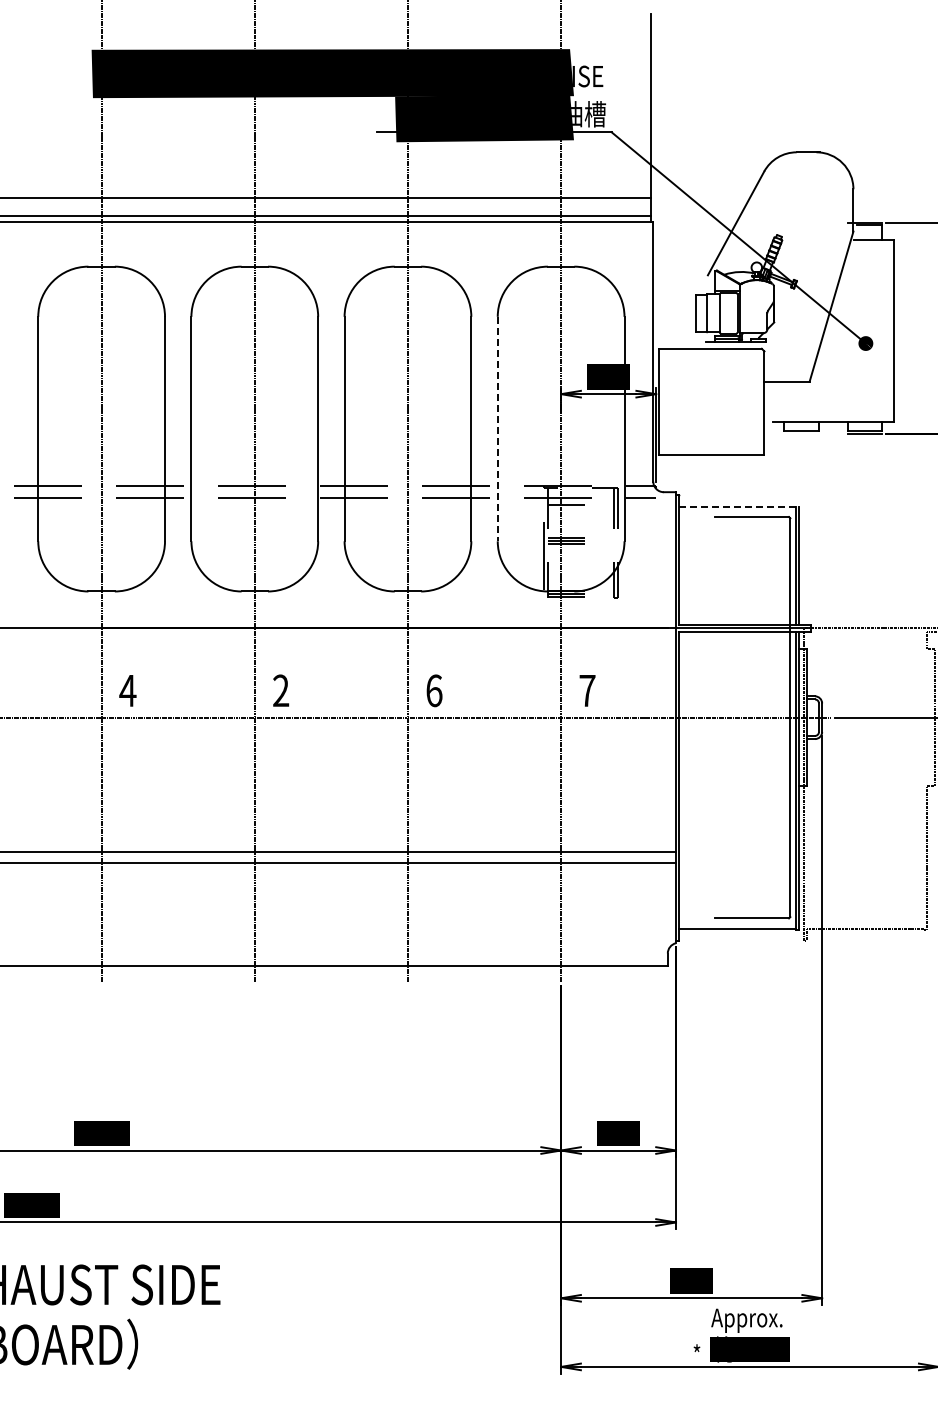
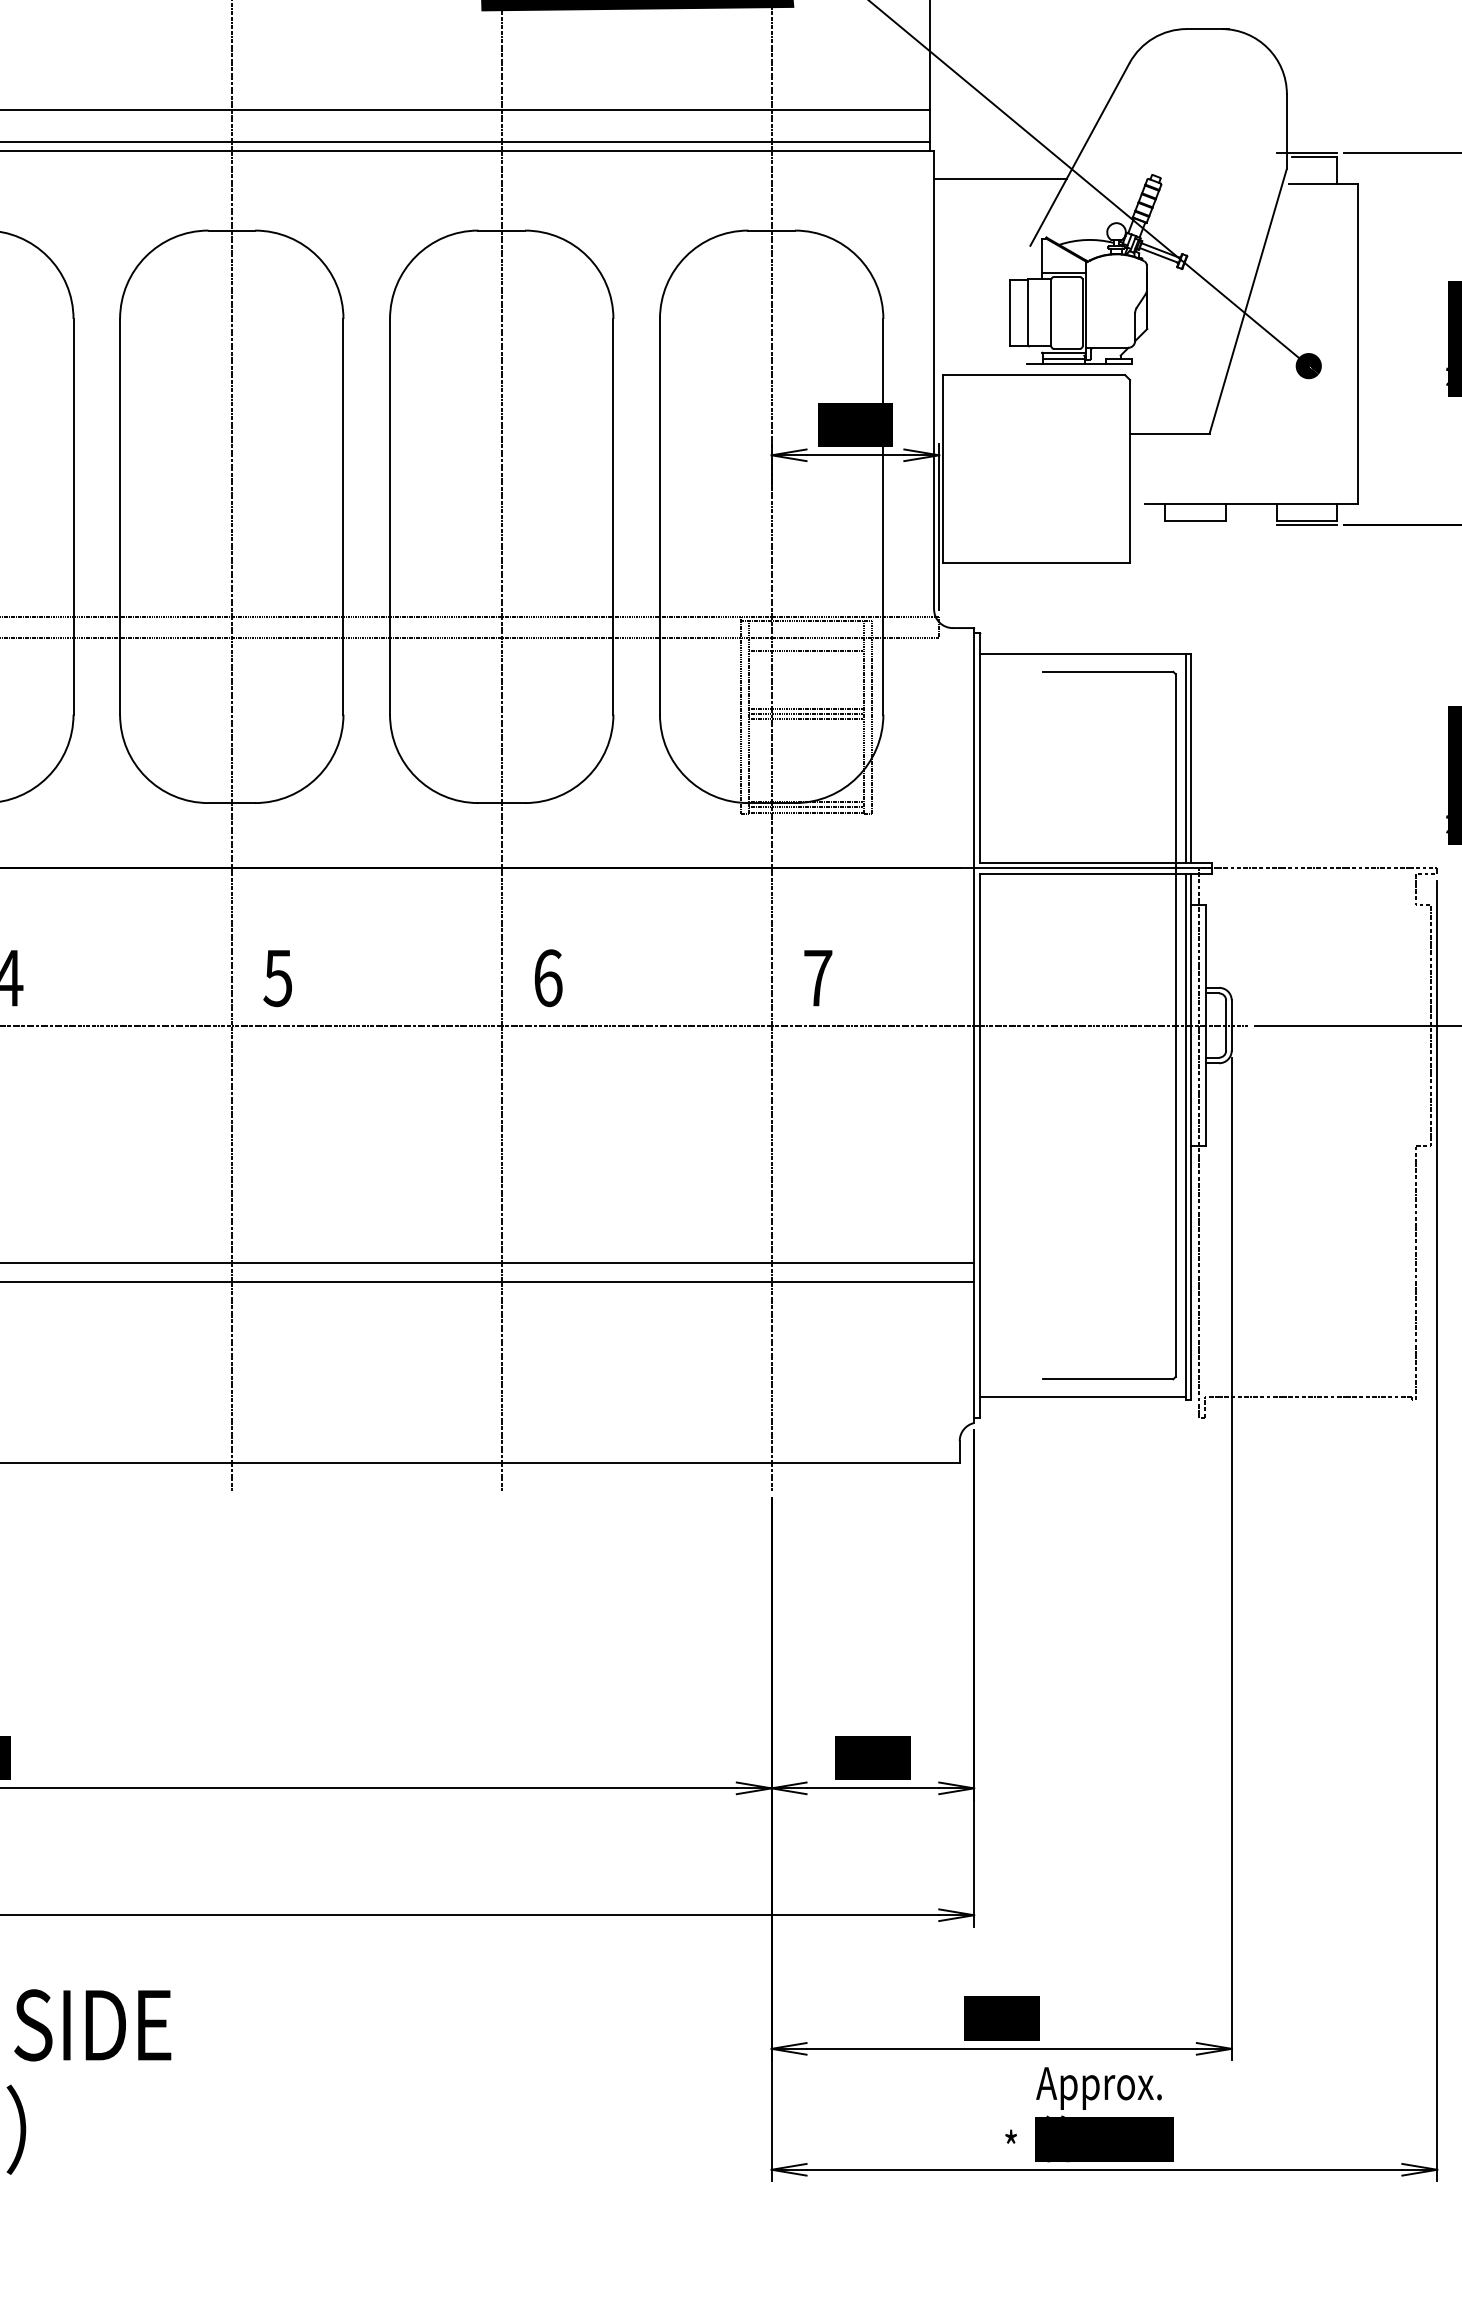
line: (690, 237) -> (999, 179), added
line: (497, 429) -> (659, 517), dashed -> solid
line: (739, 506) -> (1086, 653), dashed -> solid
text: (280, 690) -> (277, 977), 2 -> 5

